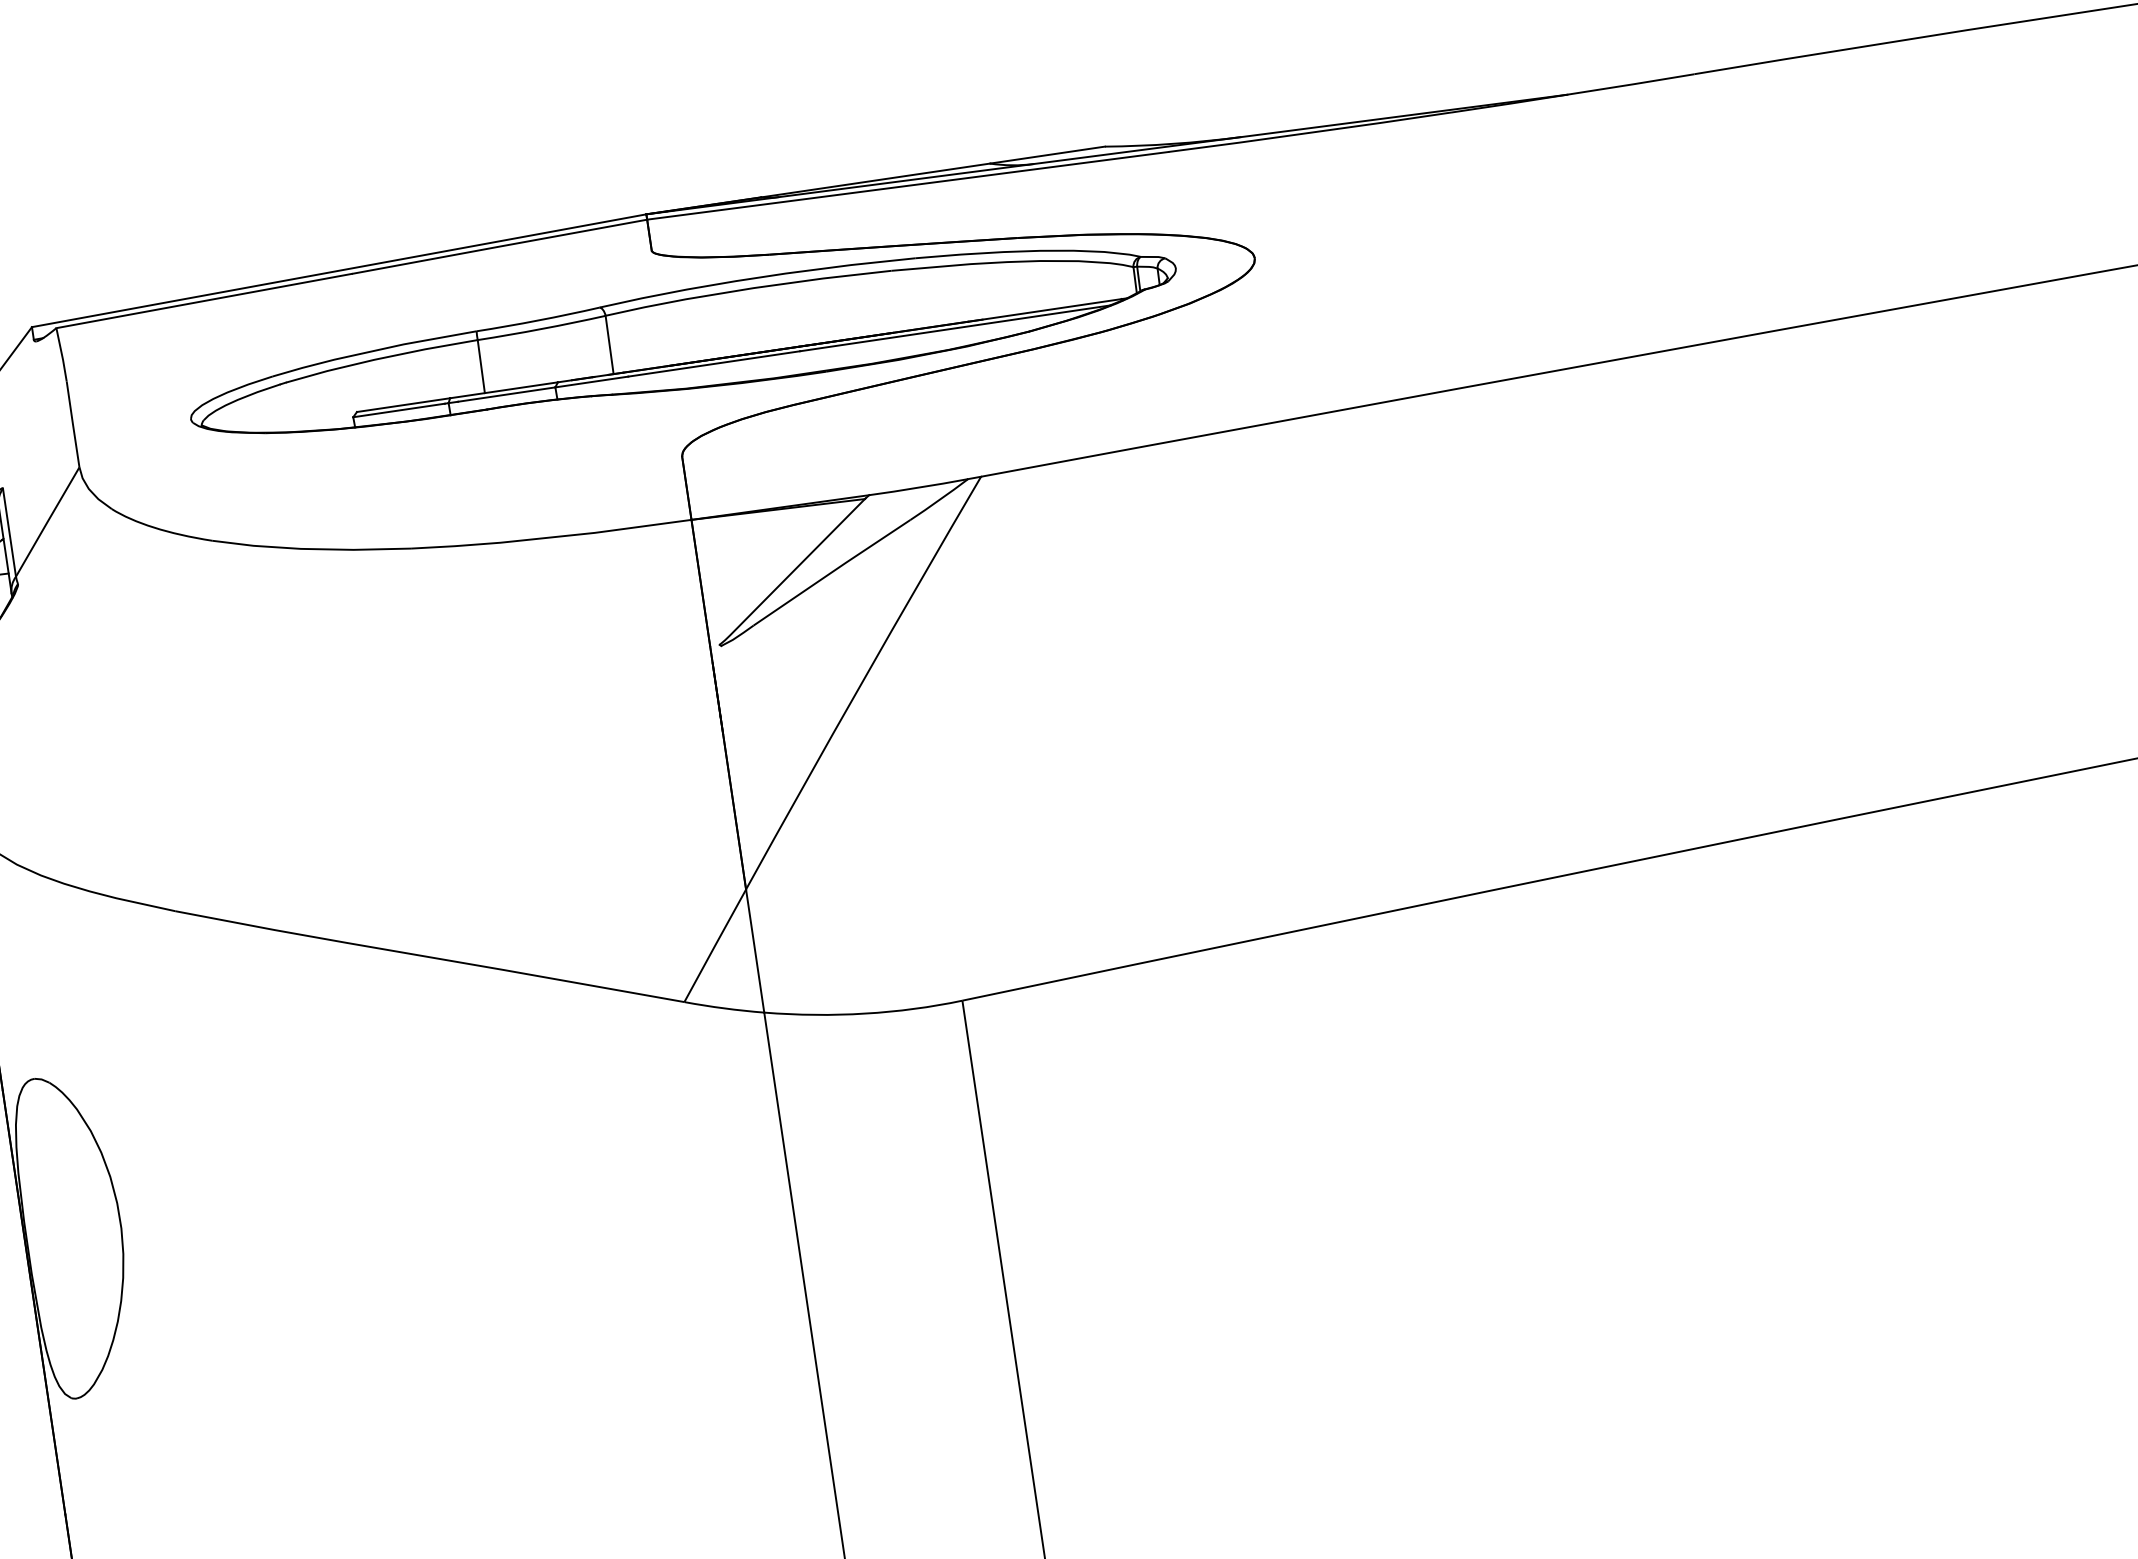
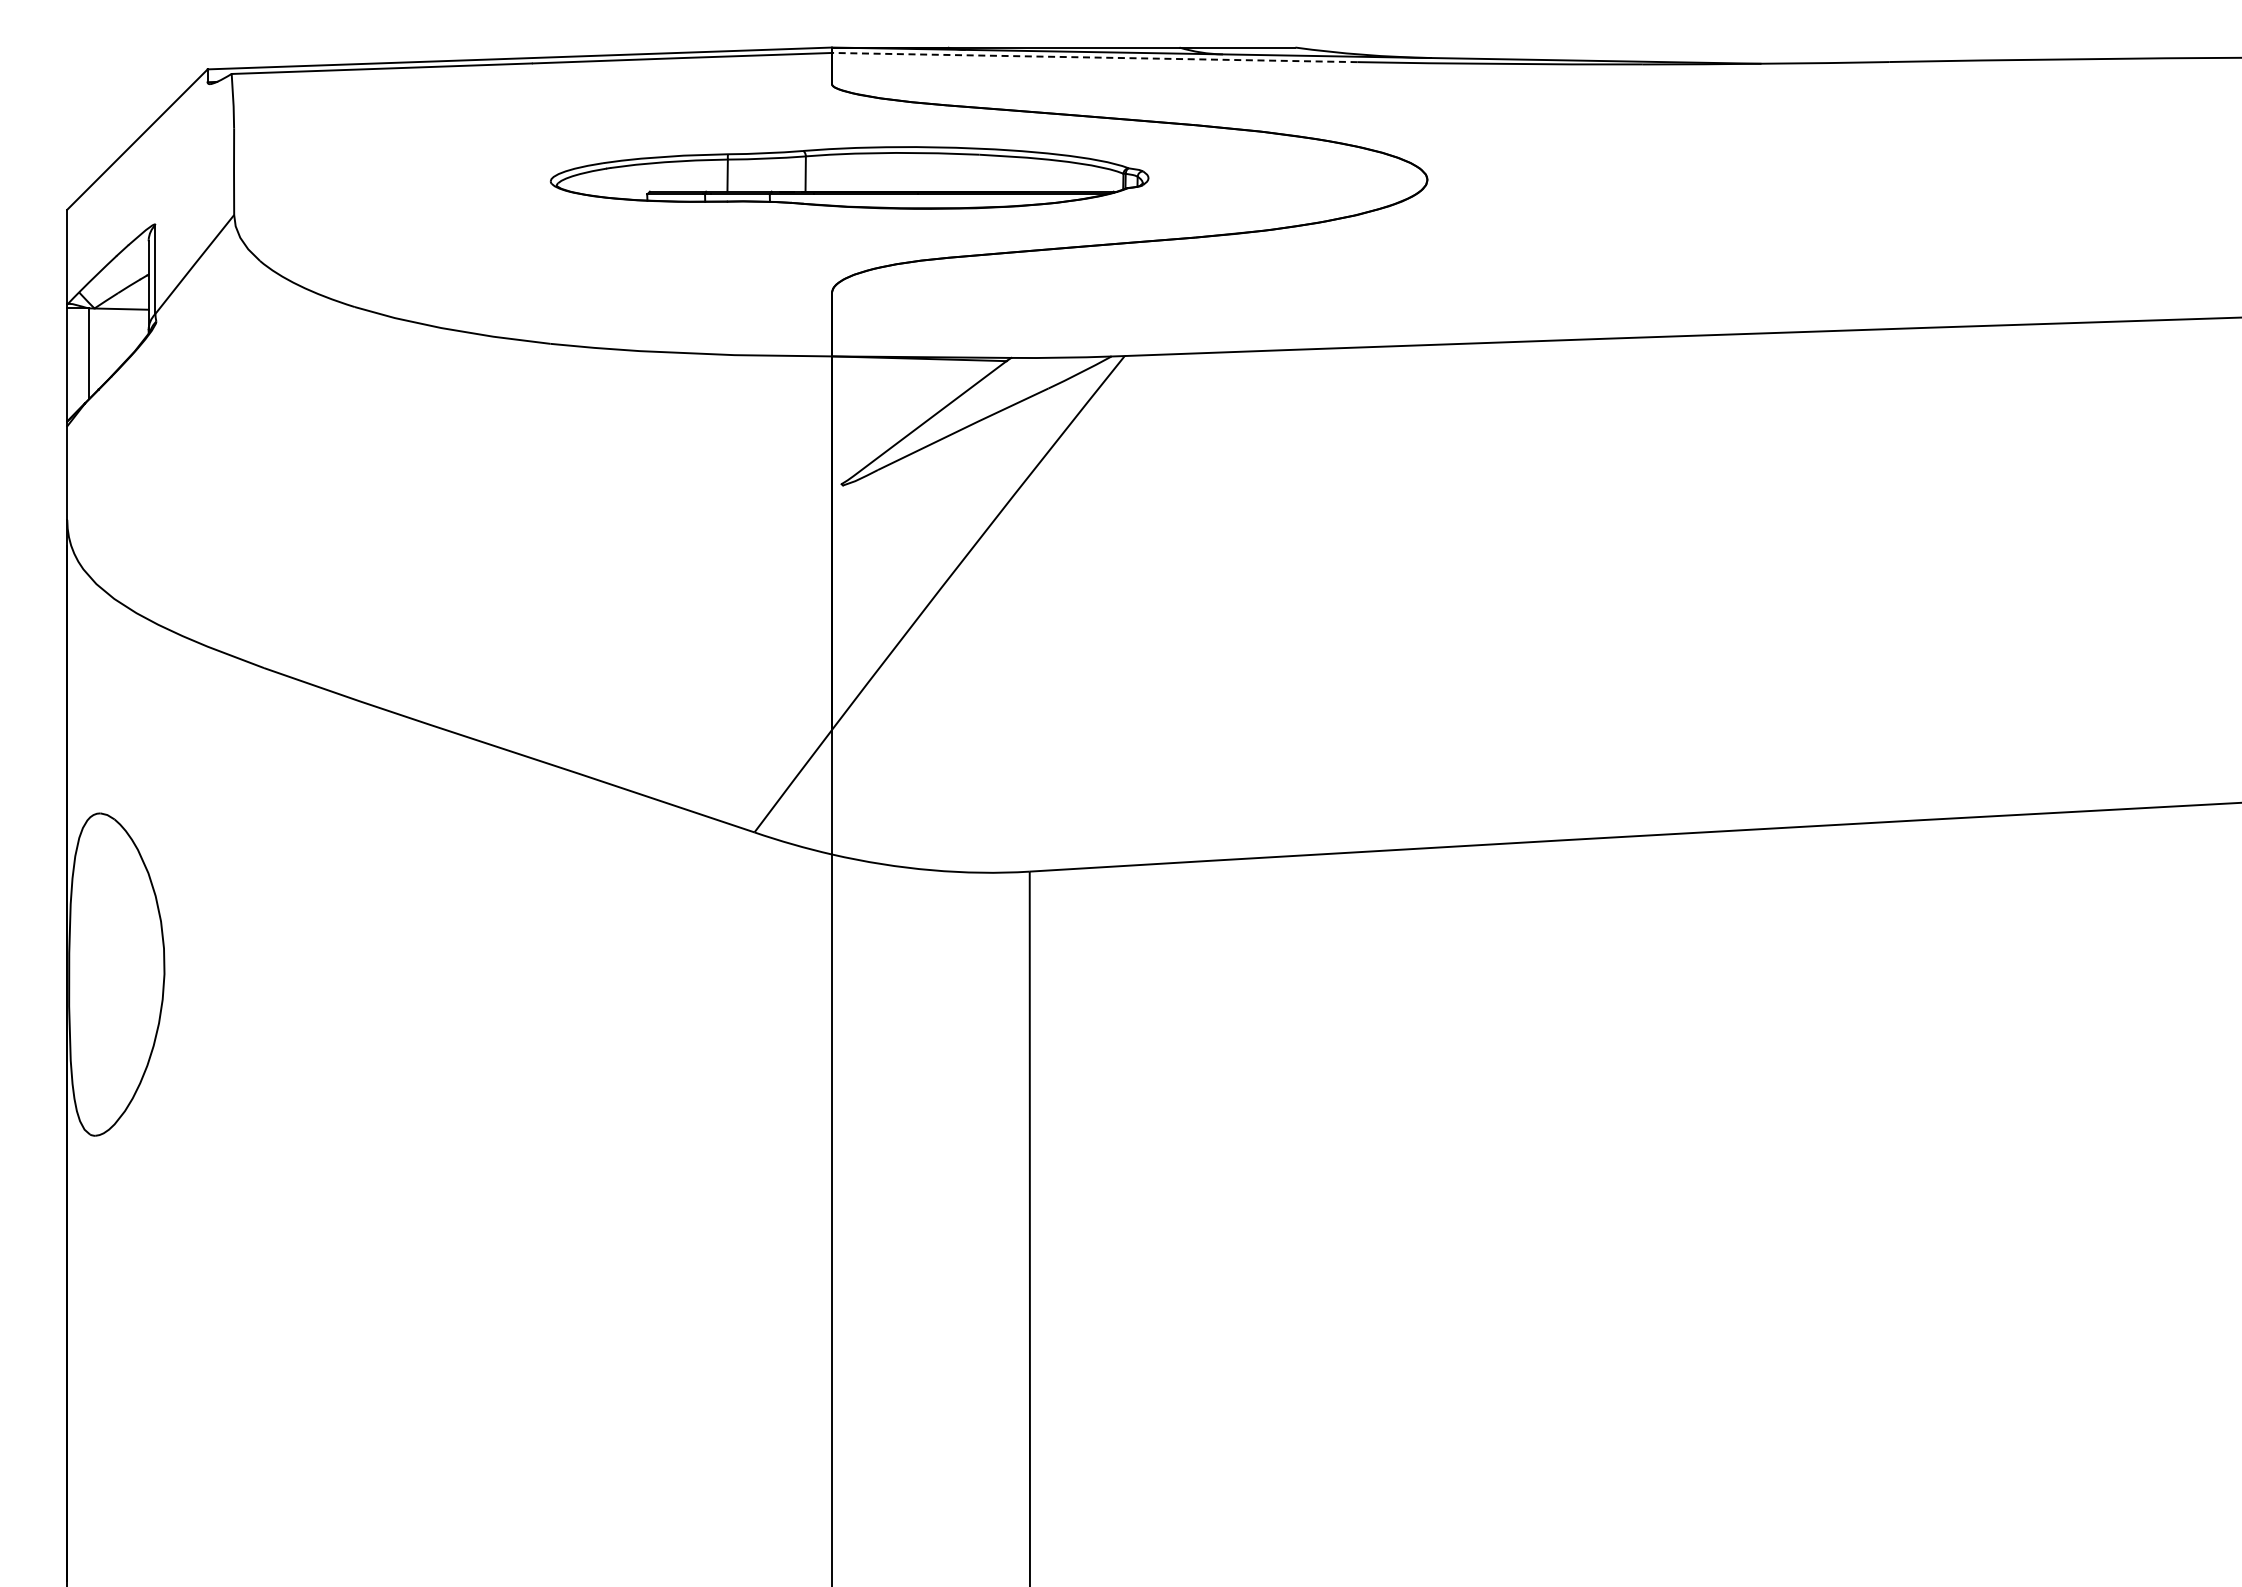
line: (907, 185) -> (1094, 57), solid -> dashed
part: (682, 340) -> (849, 177), size x0.6

